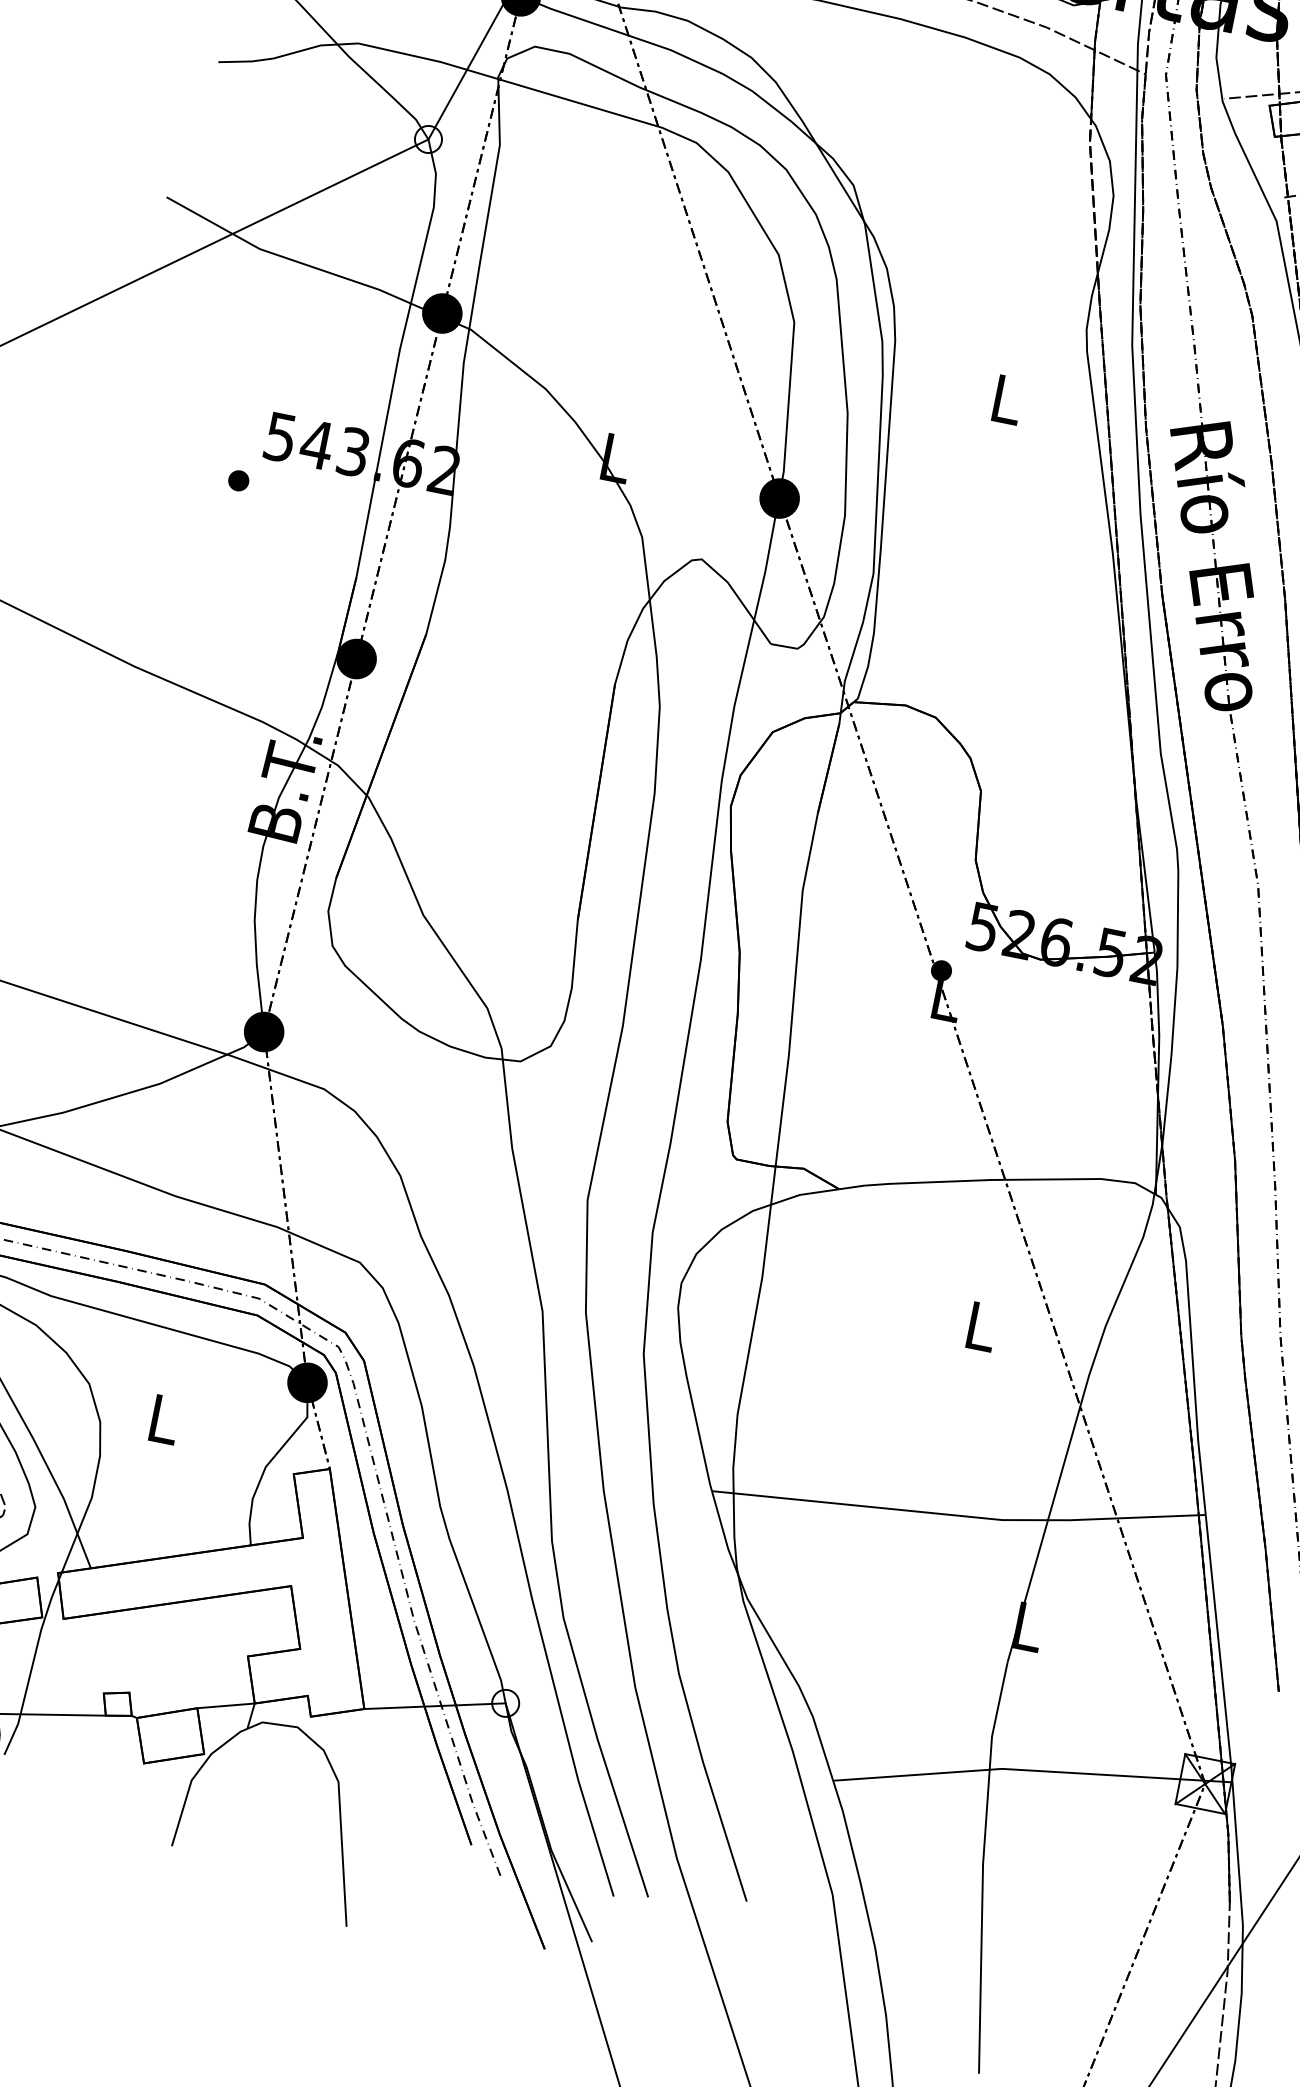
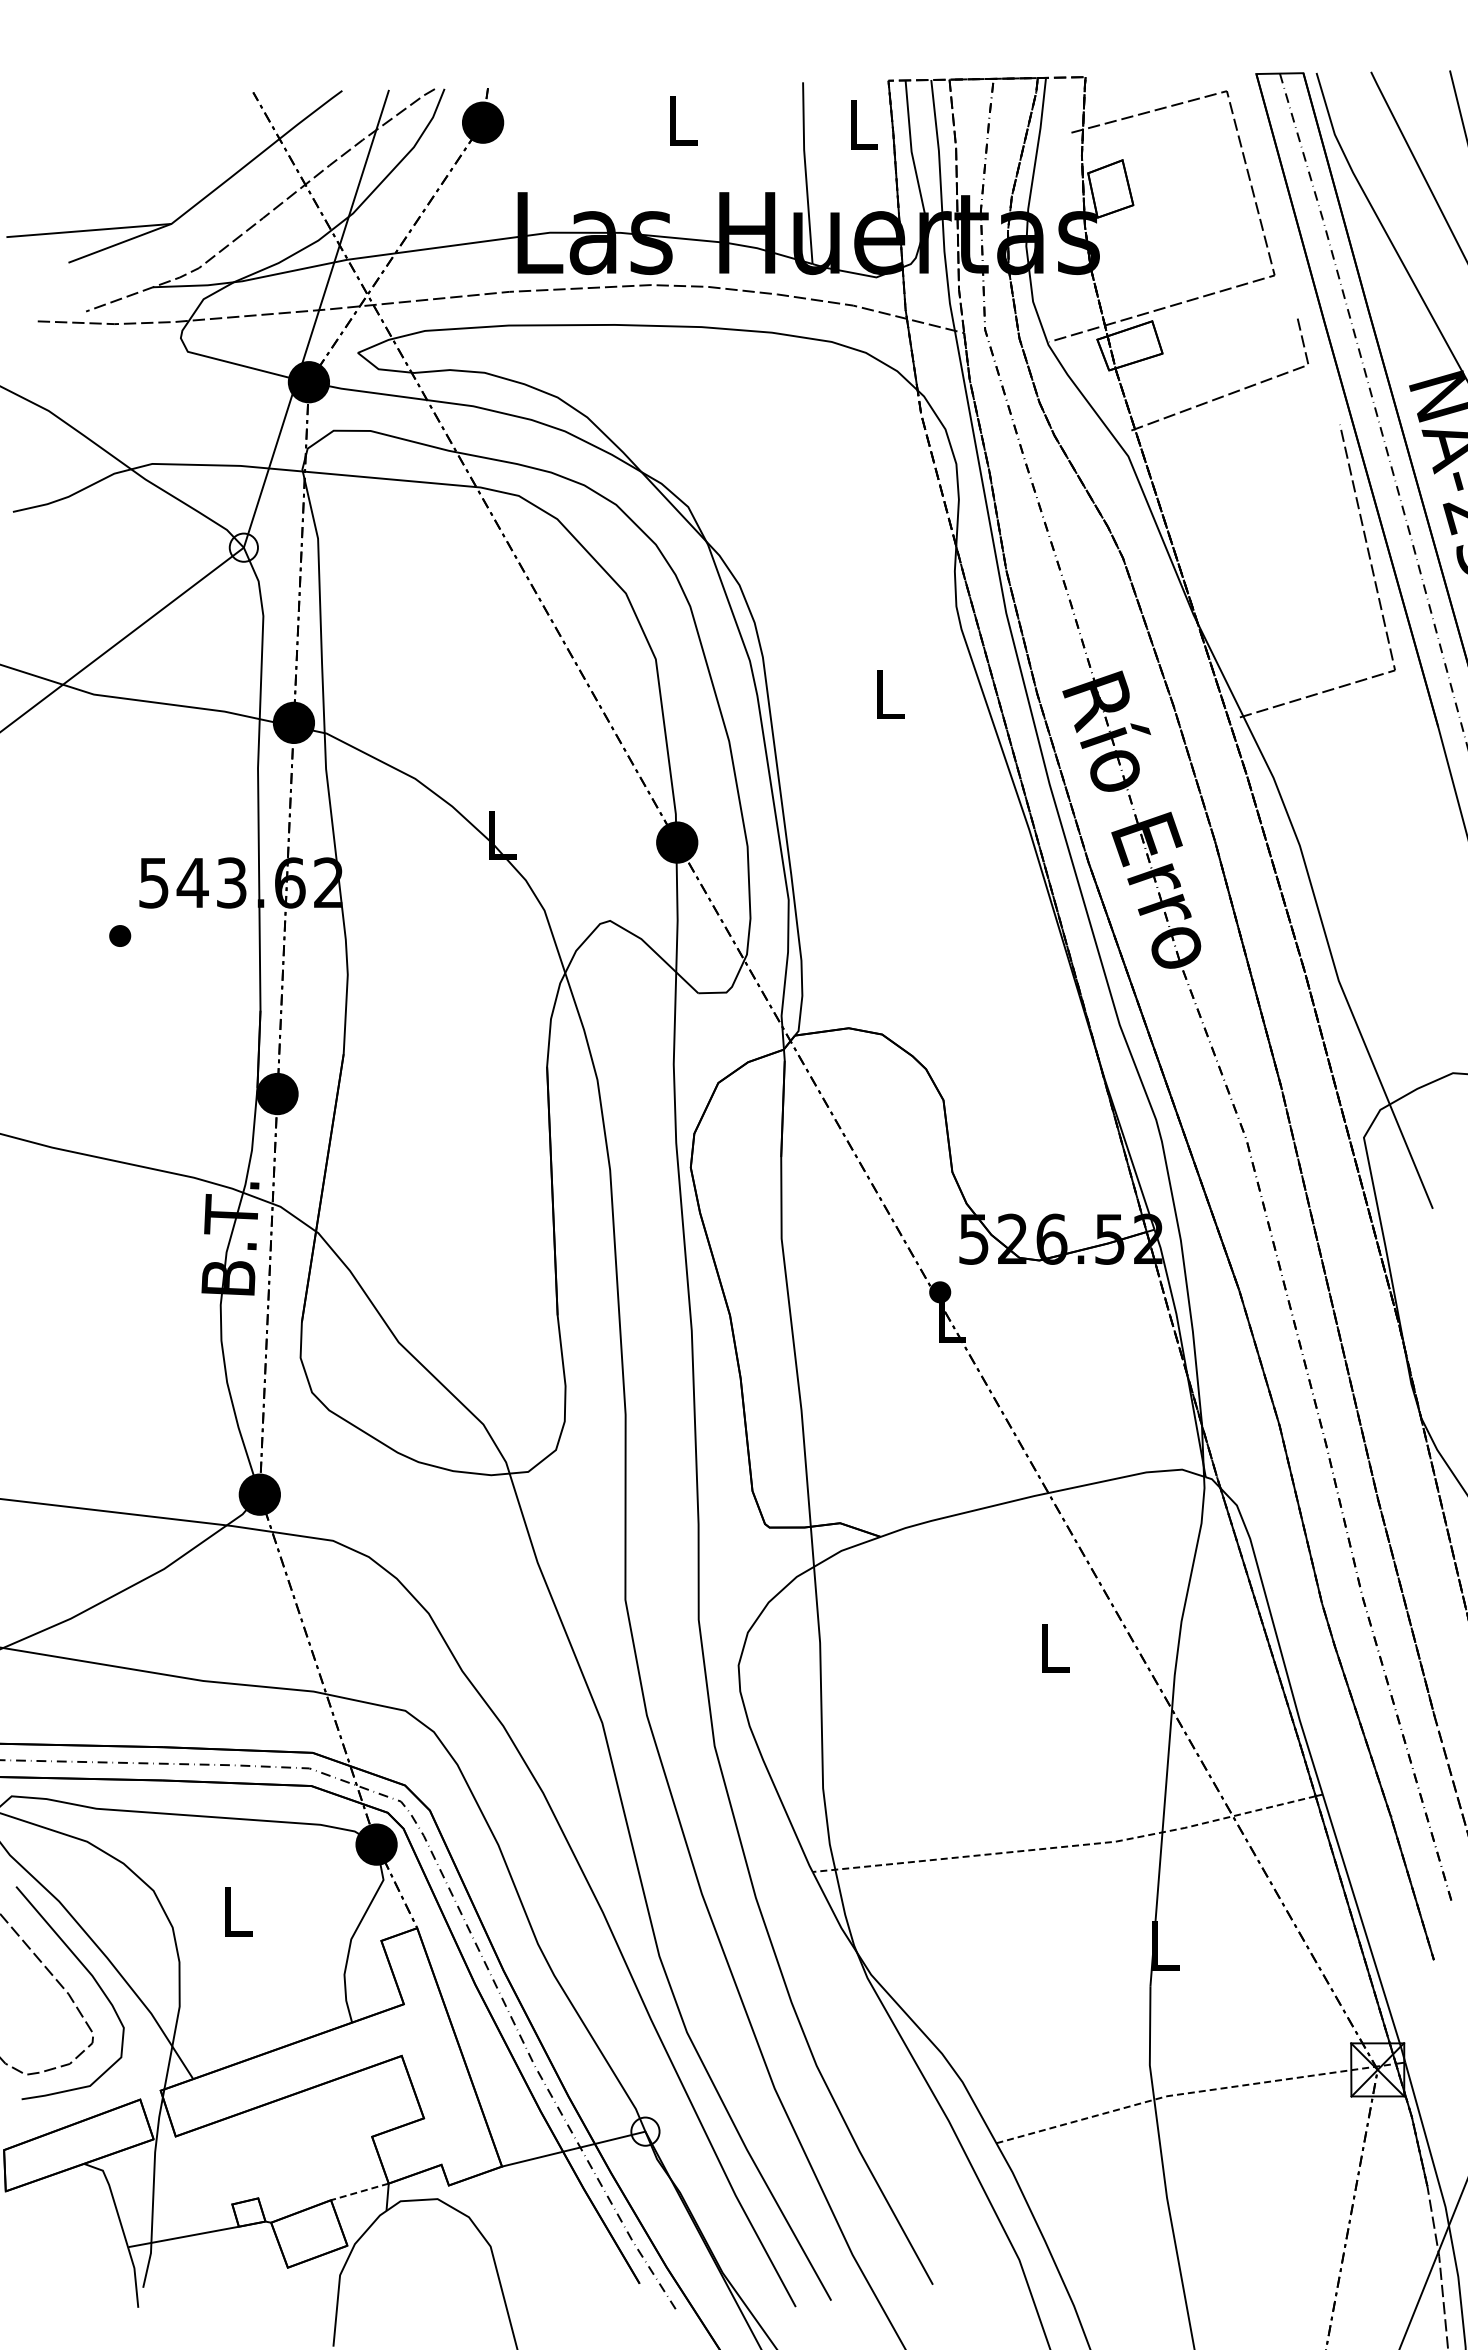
line: (955, 1515) -> (1066, 1846), solid -> dashed
line: (225, 1706) -> (359, 2192), solid -> dashed
line: (1027, 1770) -> (1193, 2092), solid -> dashed

